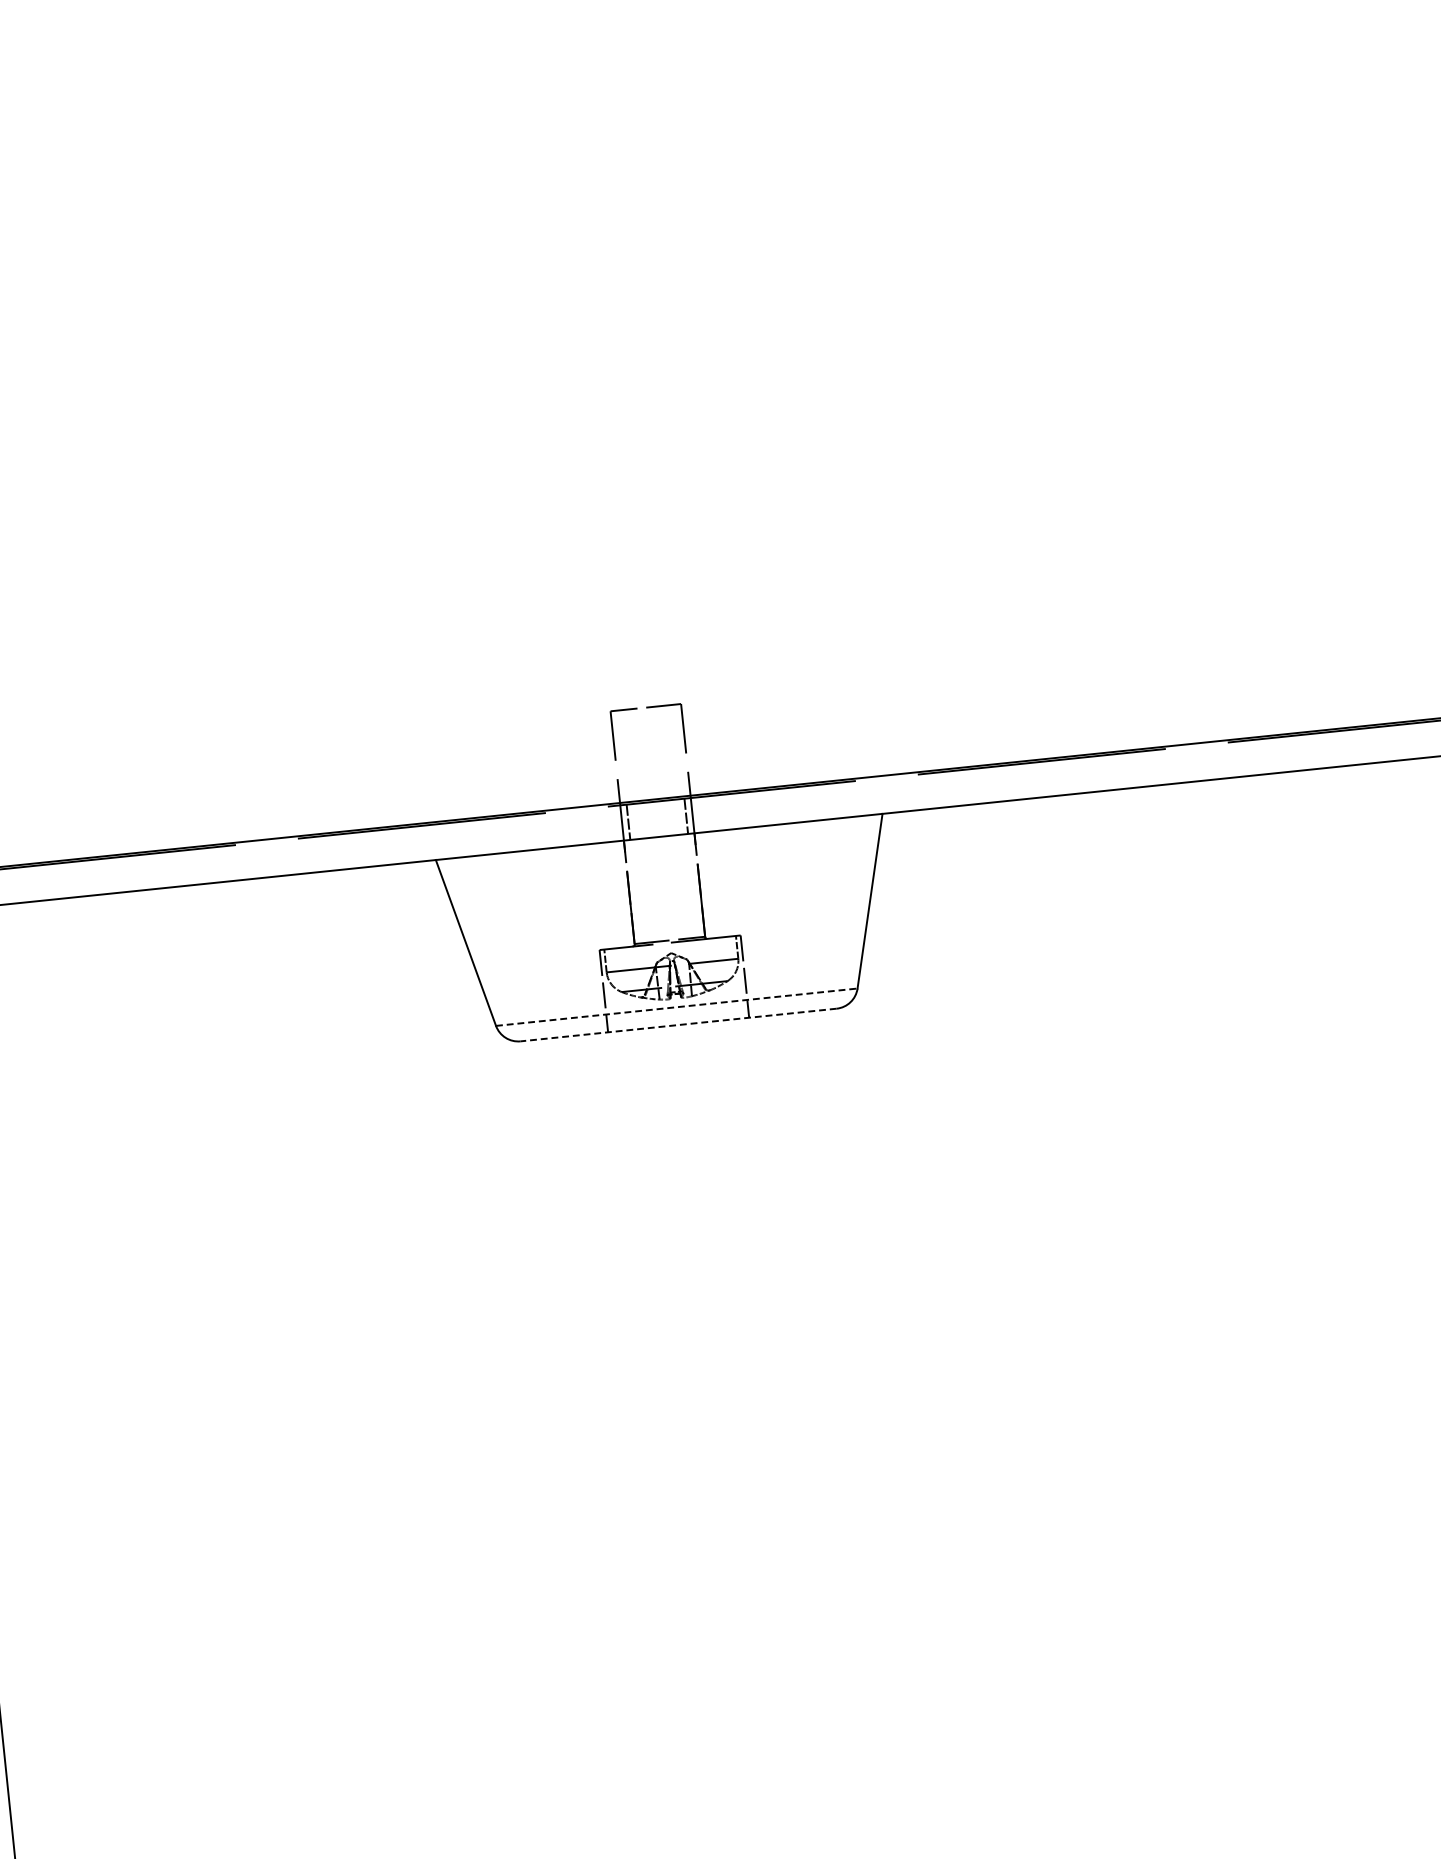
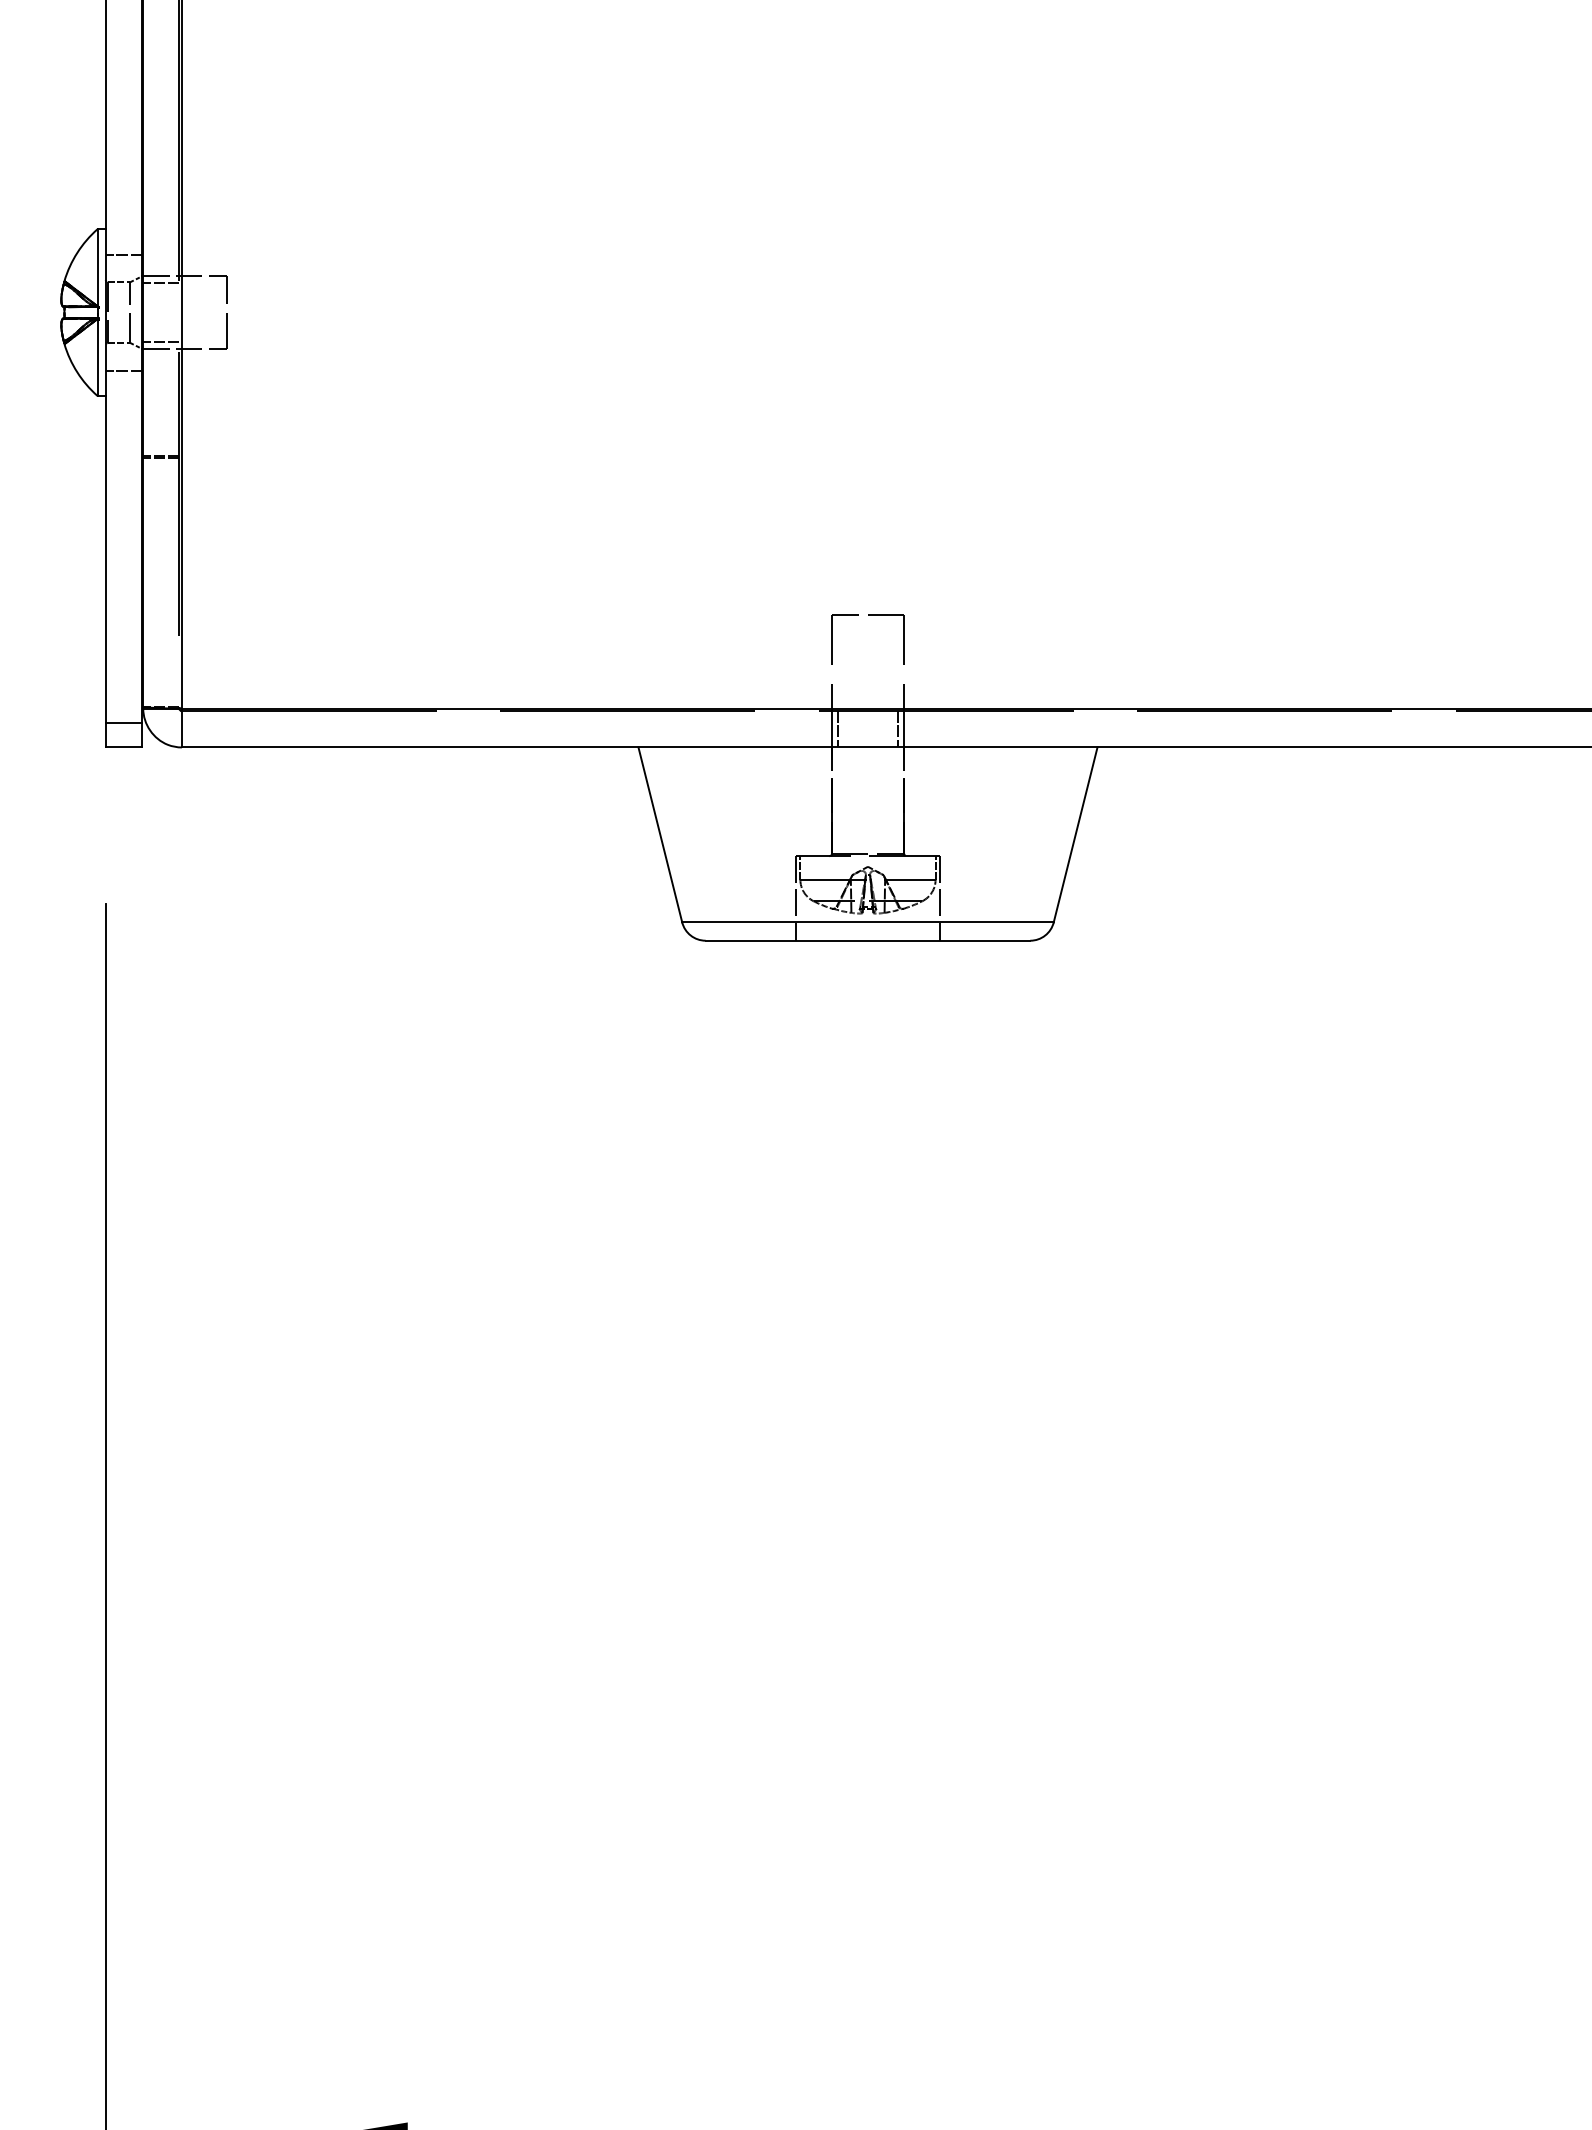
line: (676, 1007) -> (867, 922), dashed -> solid
line: (678, 1024) -> (867, 940), dashed -> solid

